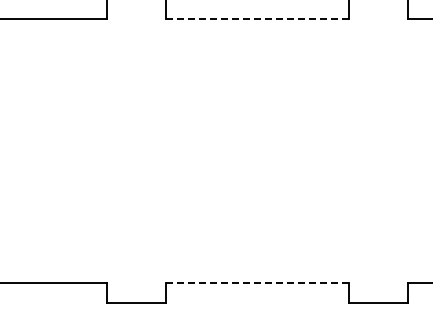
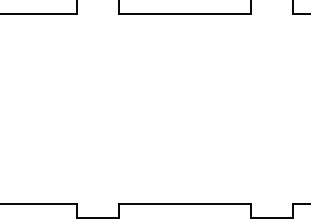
line: (258, 18) -> (185, 13), dashed -> solid
line: (258, 283) -> (185, 203), dashed -> solid

